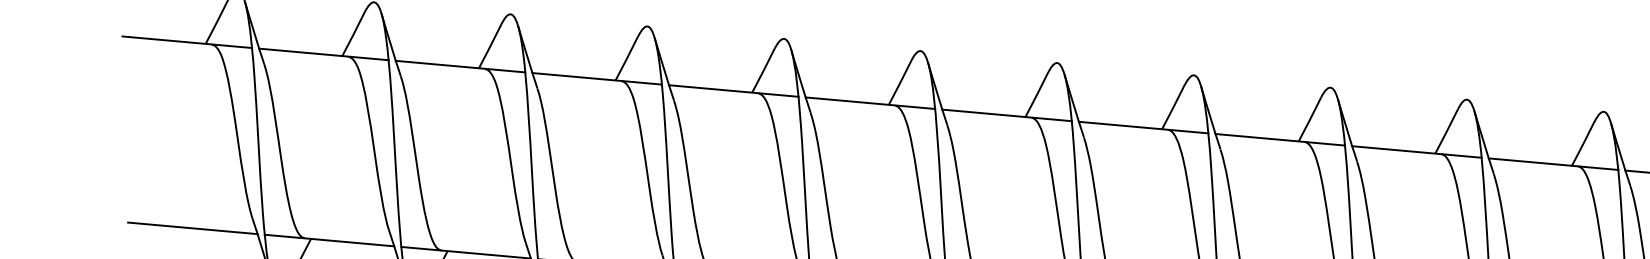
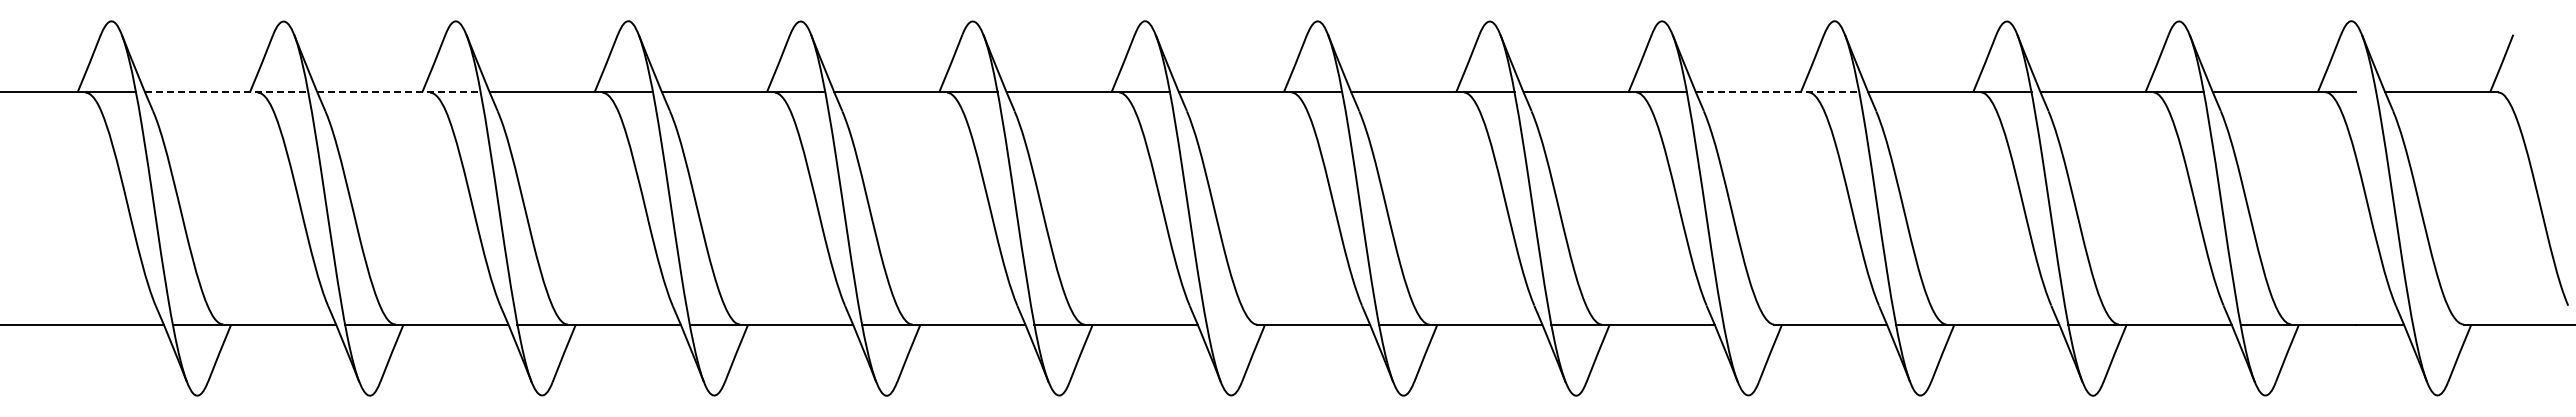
line: (323, 54) -> (226, 92), solid -> dashed
line: (460, 66) -> (399, 92), solid -> dashed
line: (1553, 164) -> (1777, 92), solid -> dashed

